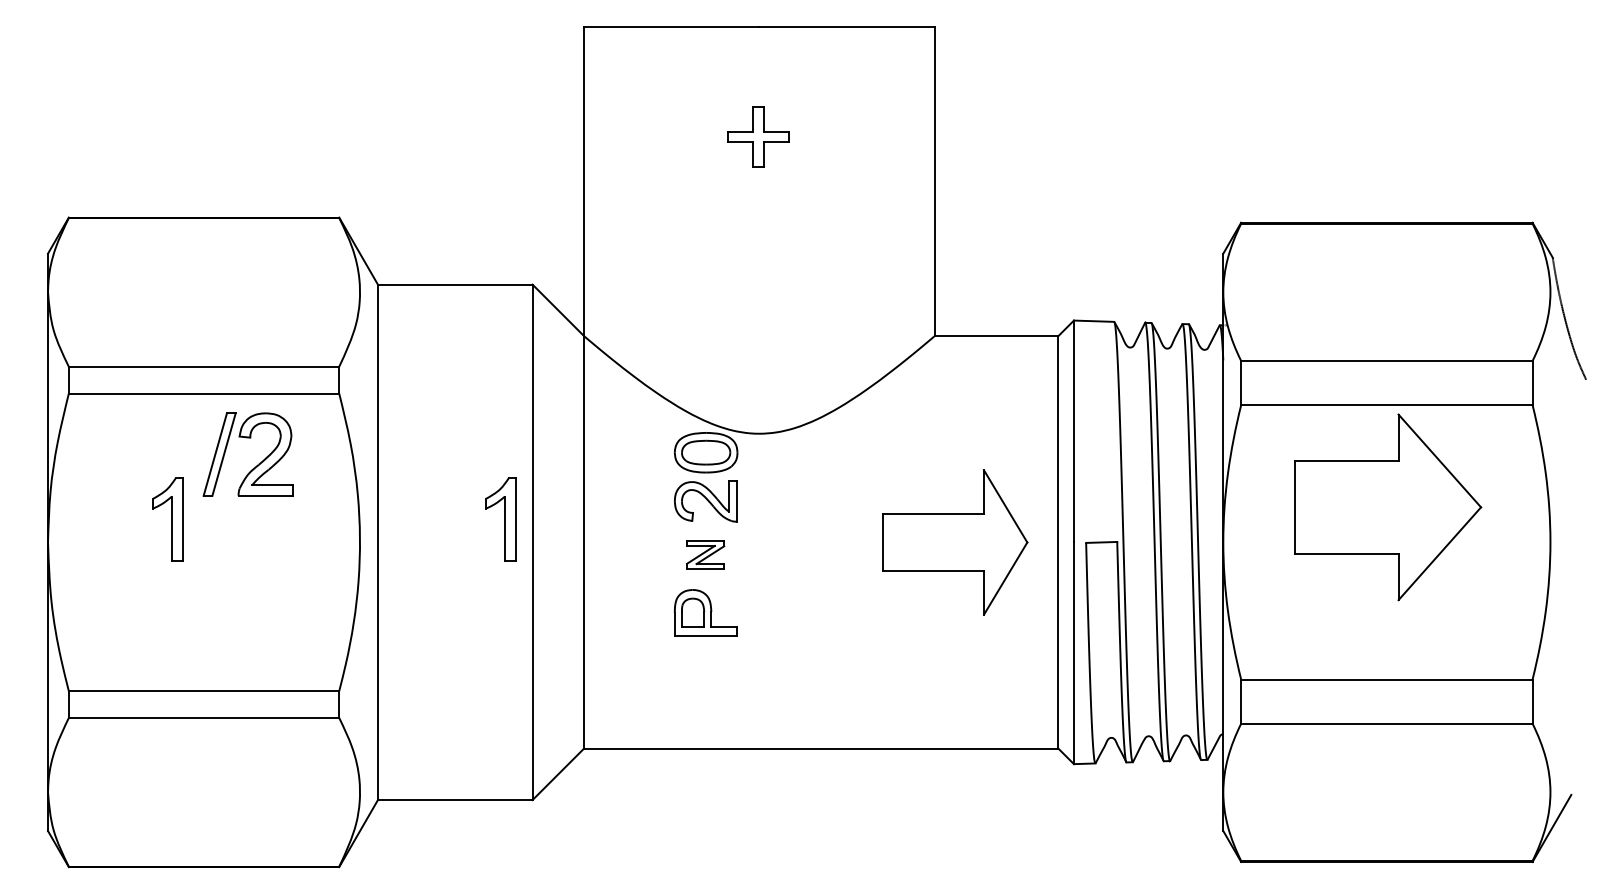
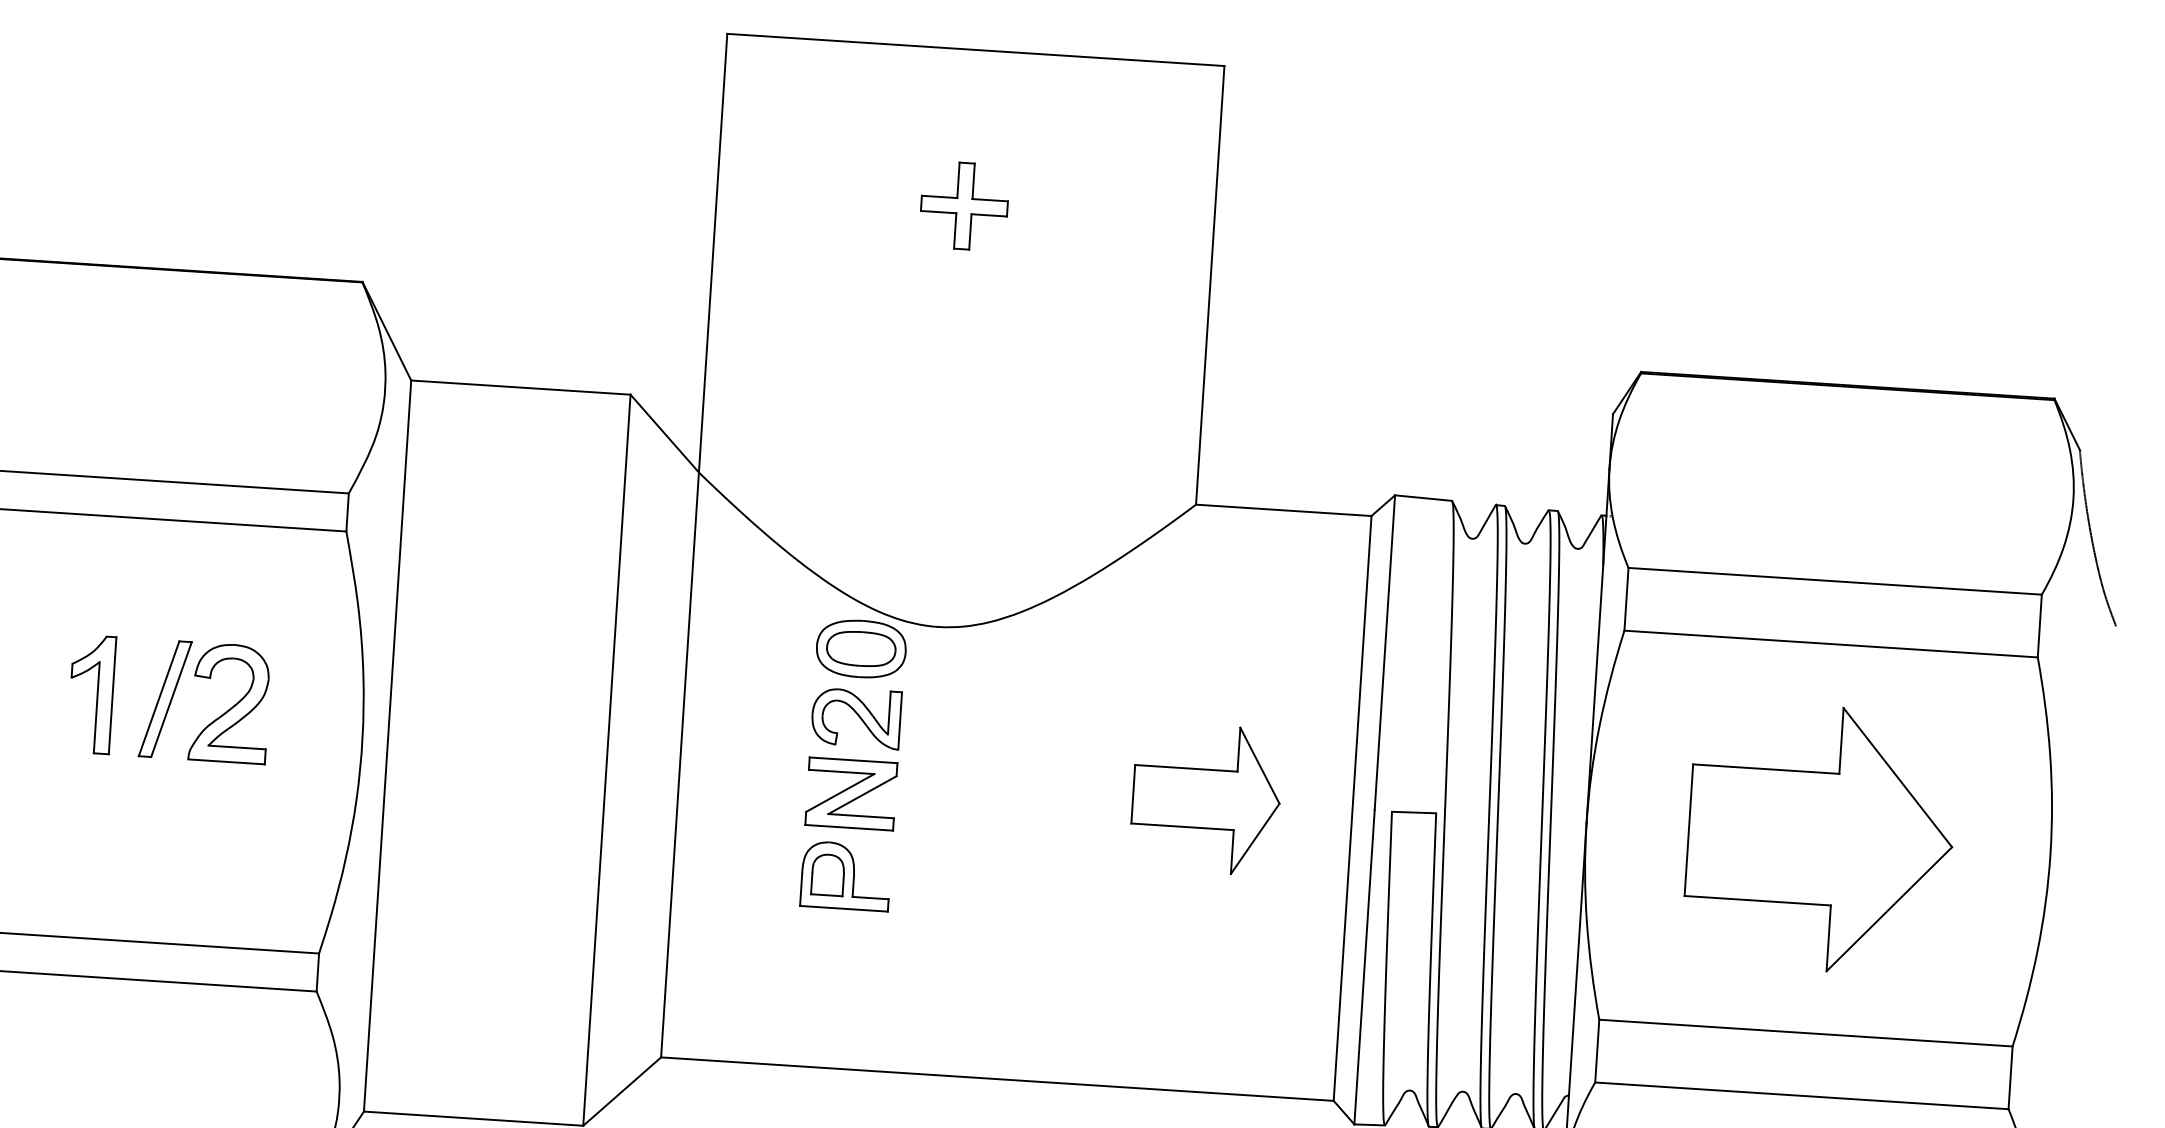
part: (257, 464) -> (217, 716), moved
part: (1388, 507) -> (1820, 838), moved
part: (500, 519) -> (563, 724), removed
part: (955, 541) -> (1206, 797), size x0.71
part: (705, 554) -> (851, 793), size x1.67

